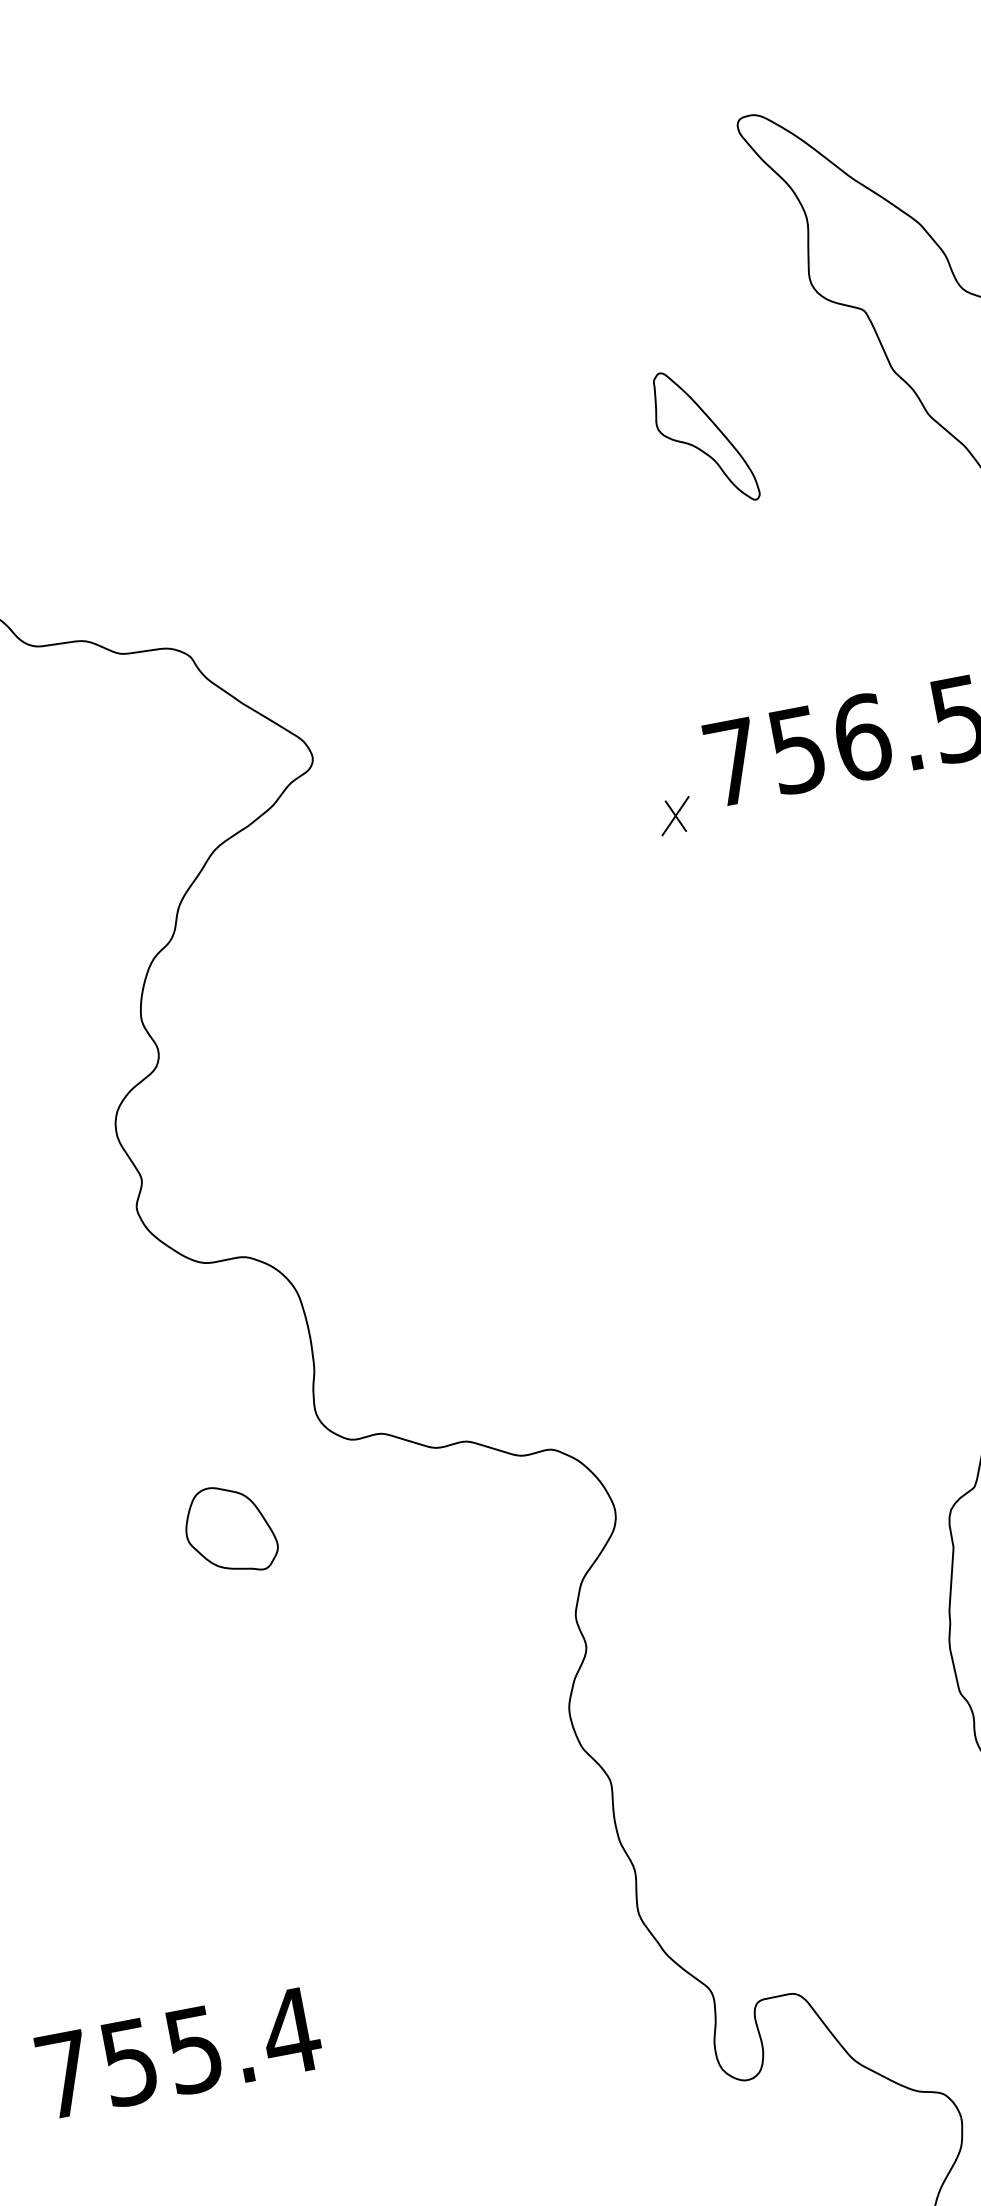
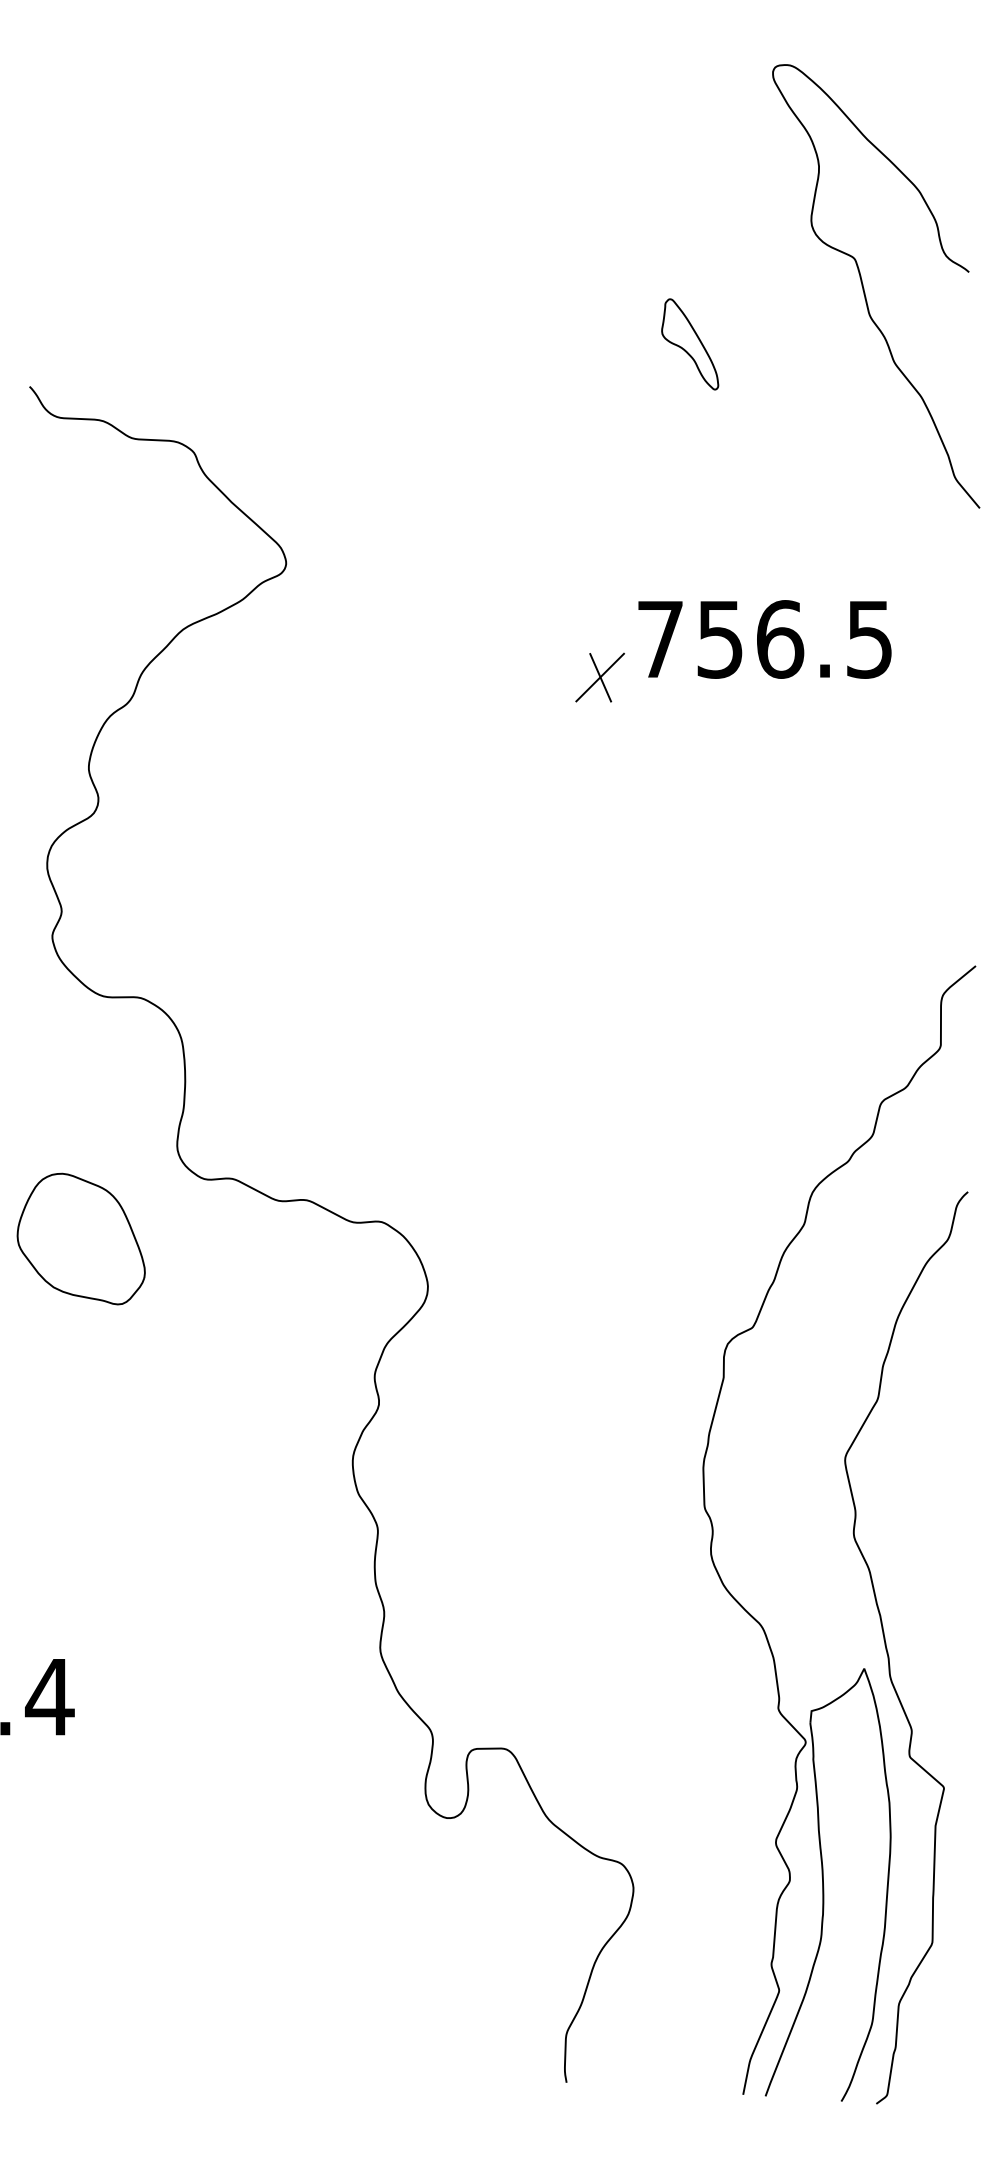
part: (704, 437) -> (690, 344), size x0.7
part: (674, 816) -> (599, 677), size x1.6
part: (229, 1529) -> (80, 1238), size x1.6

